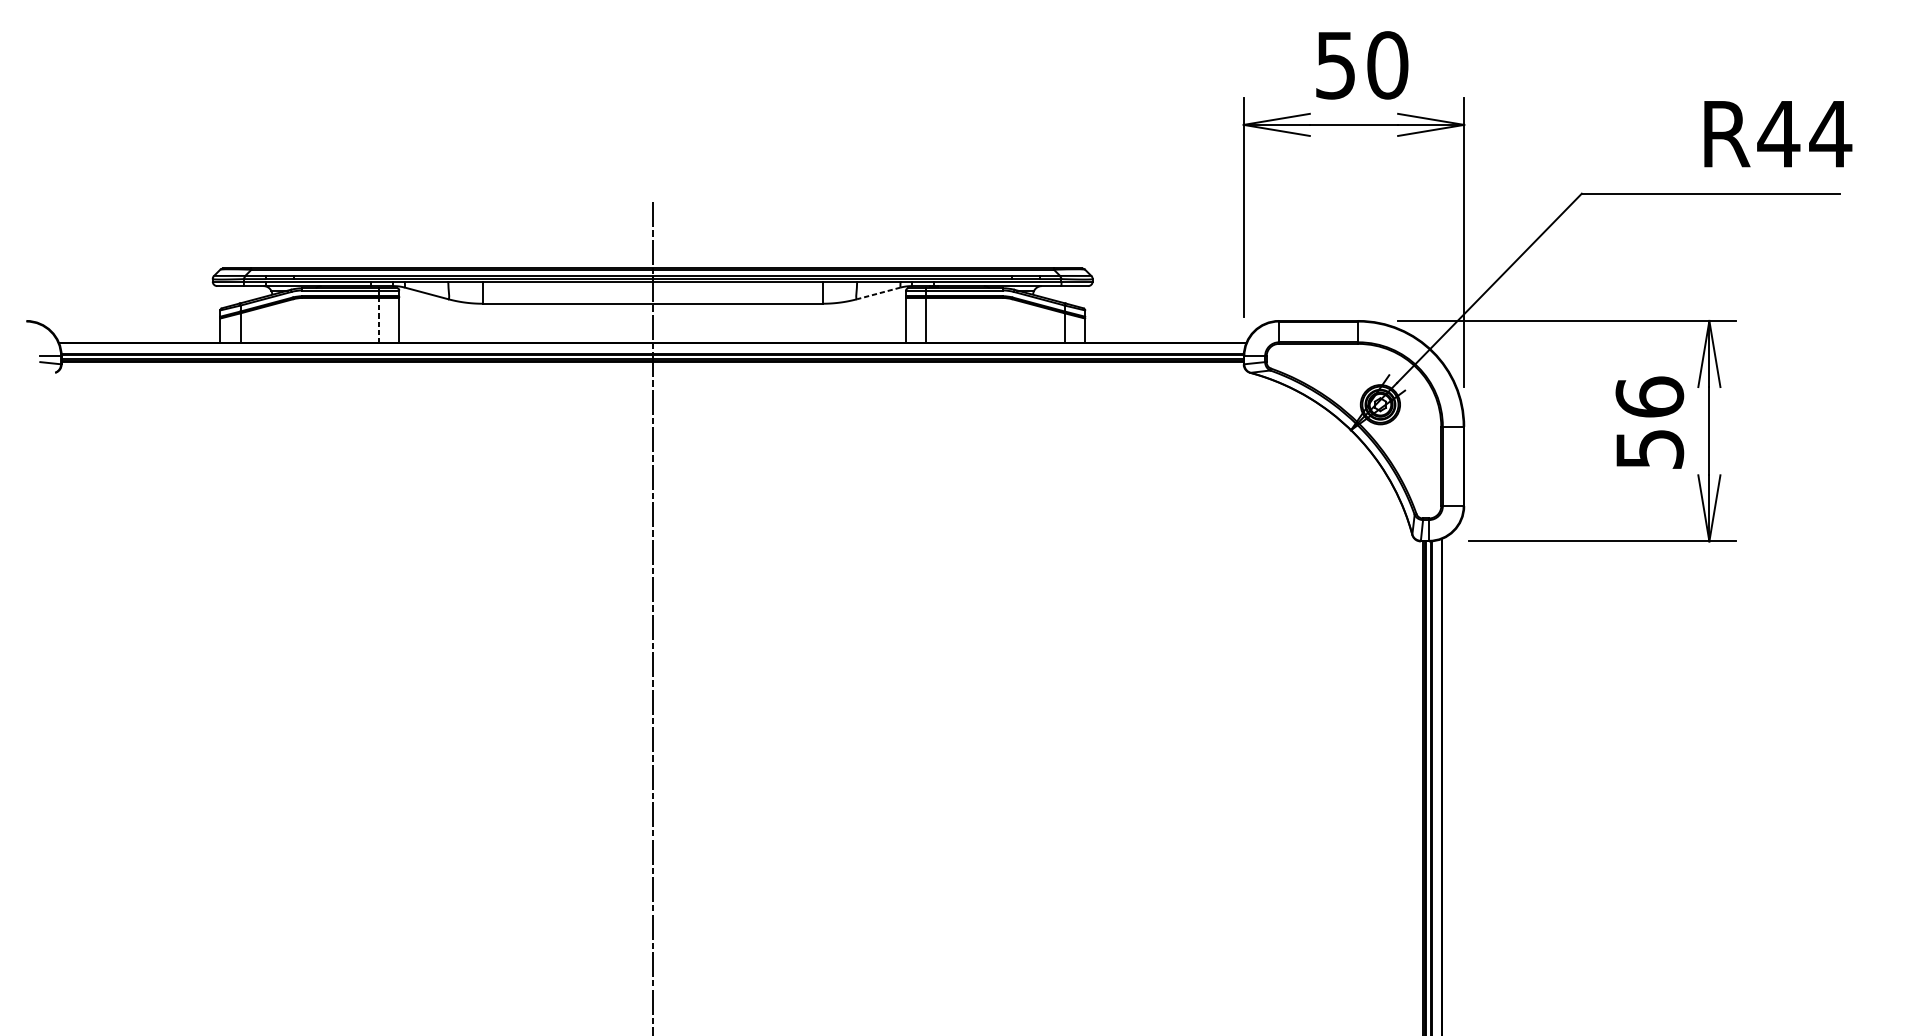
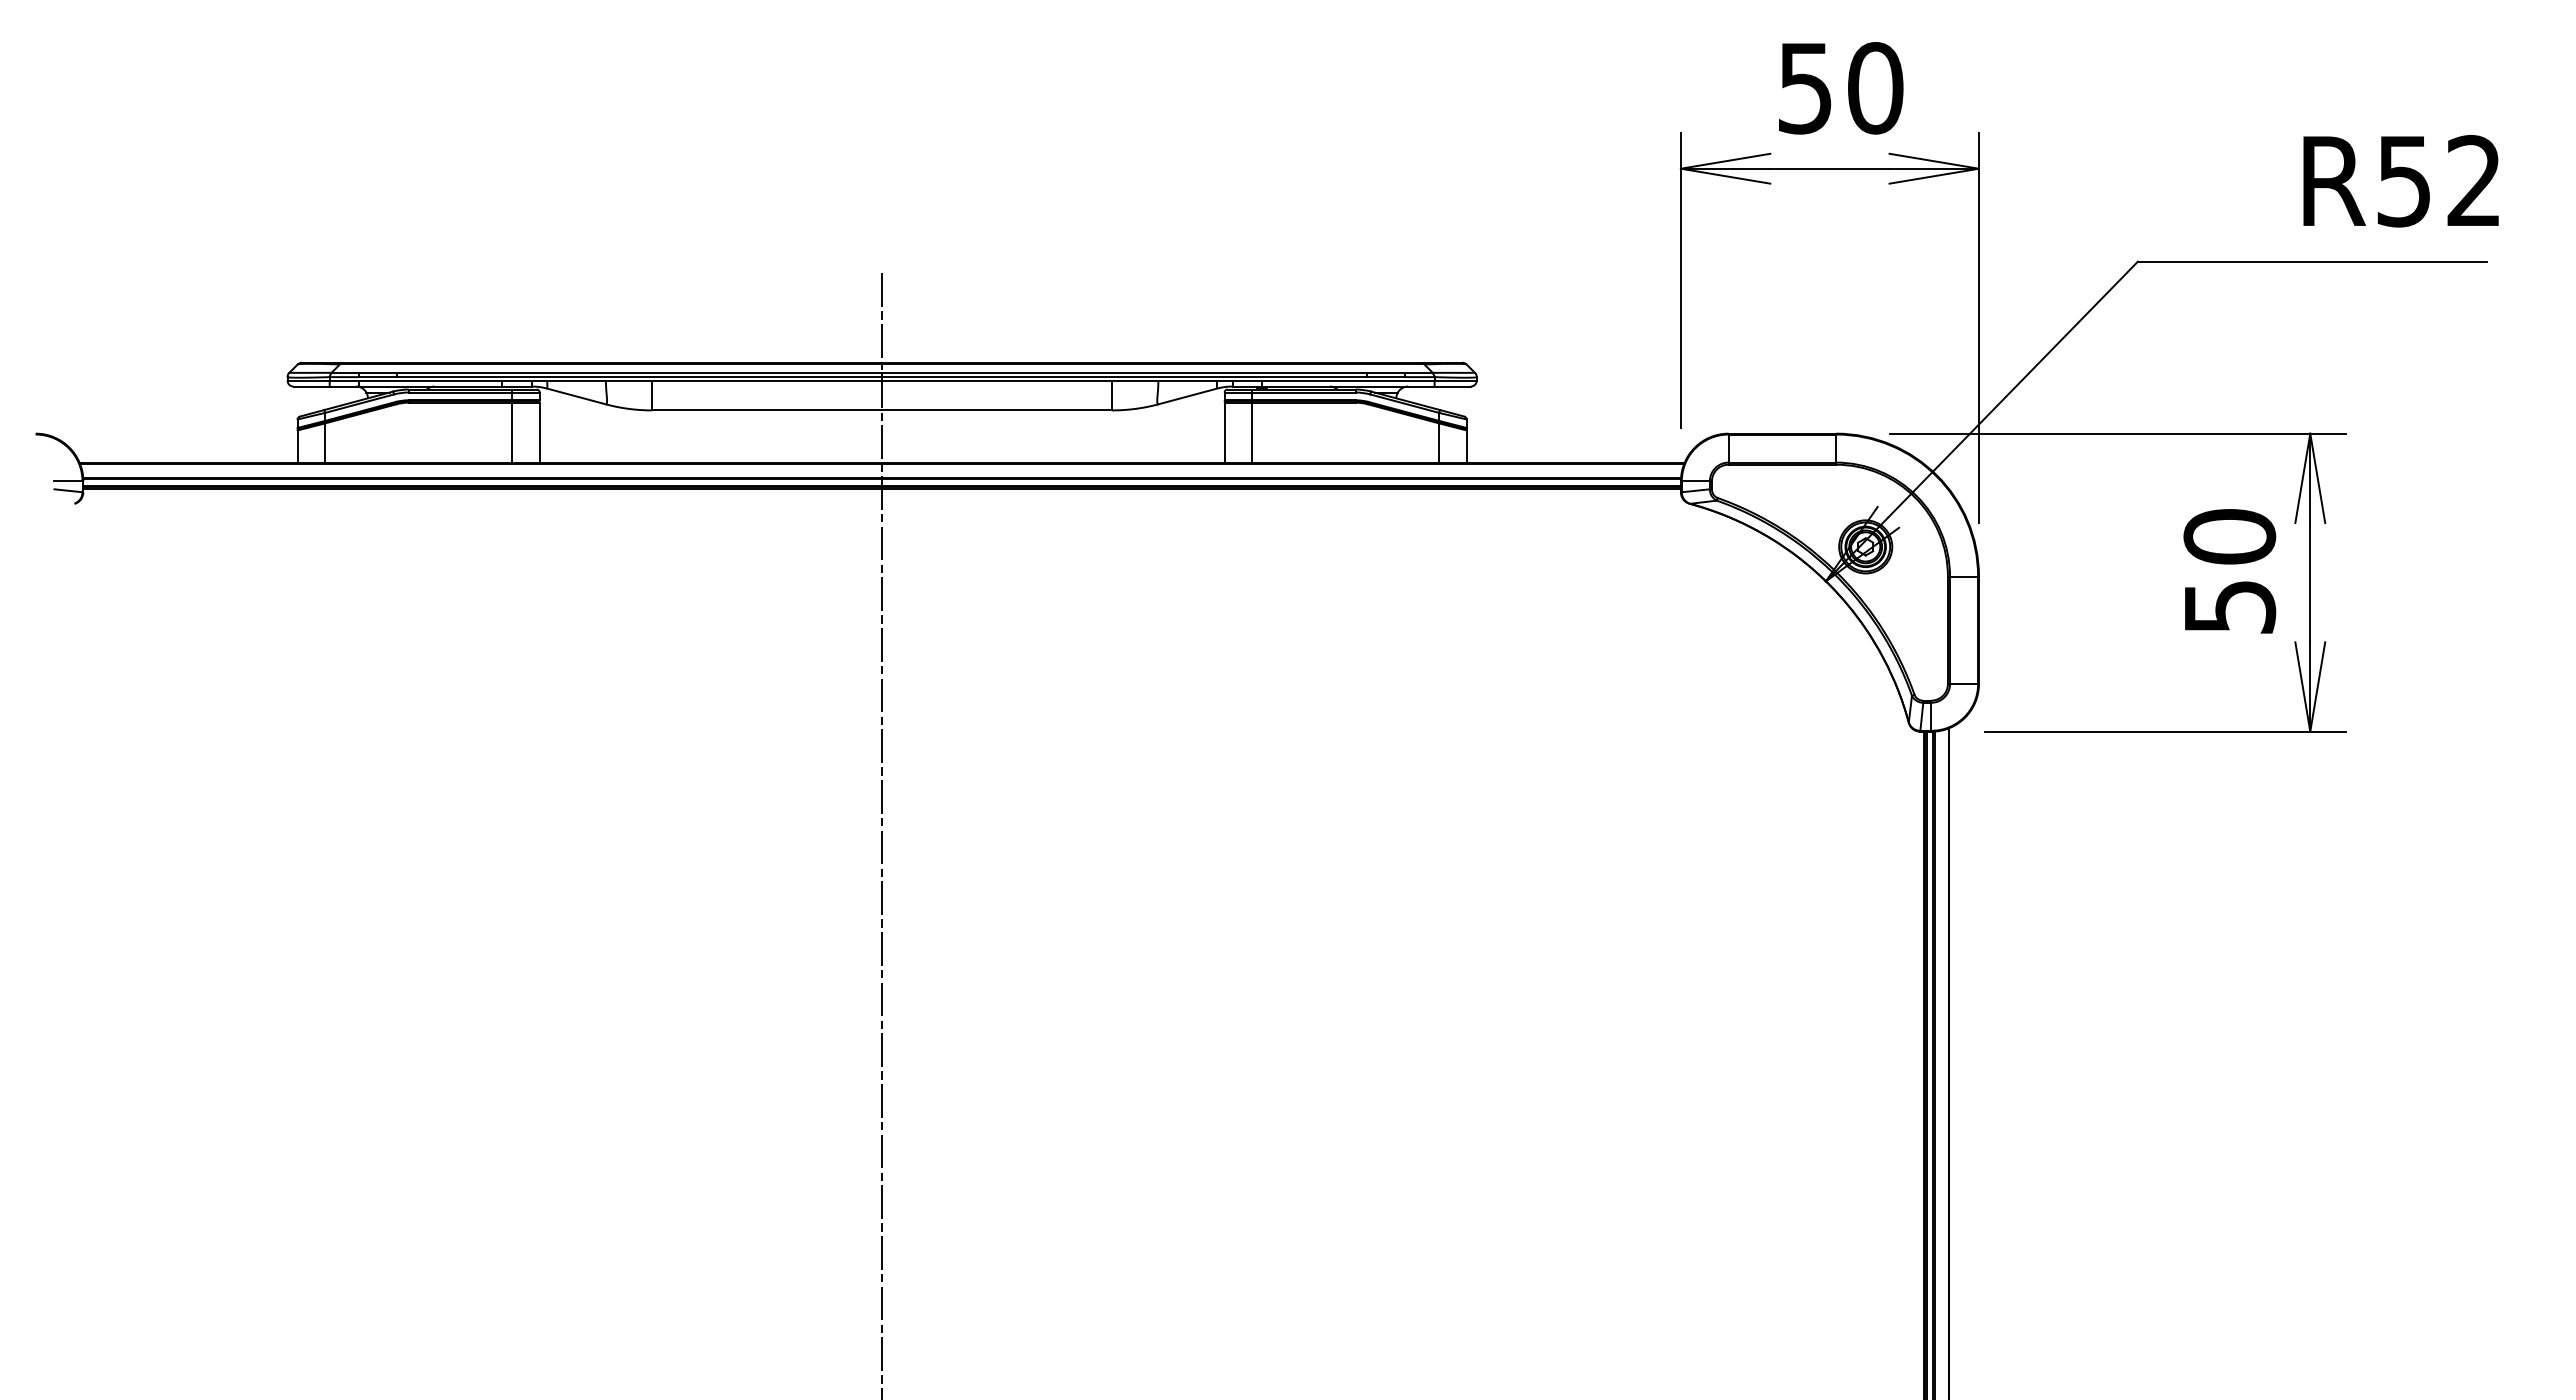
text: (1804, 133) -> (2438, 180), R44 -> R52
line: (878, 293) -> (1187, 396), dashed -> solid
line: (379, 320) -> (512, 432), dashed -> solid
text: (1649, 397) -> (2229, 536), 56 -> 50

